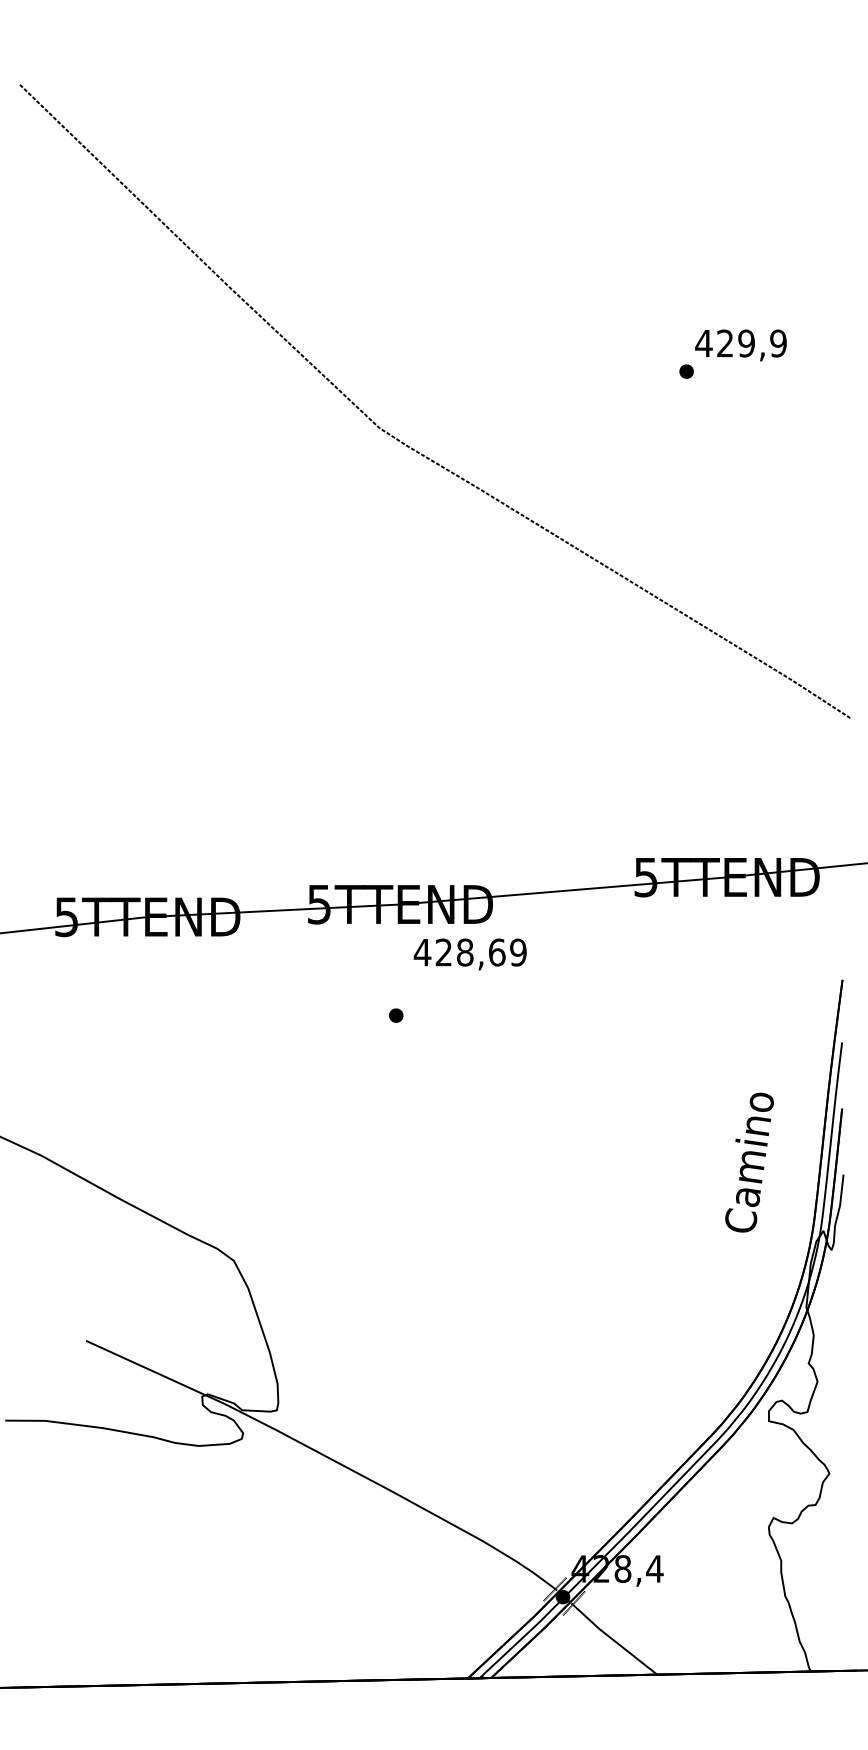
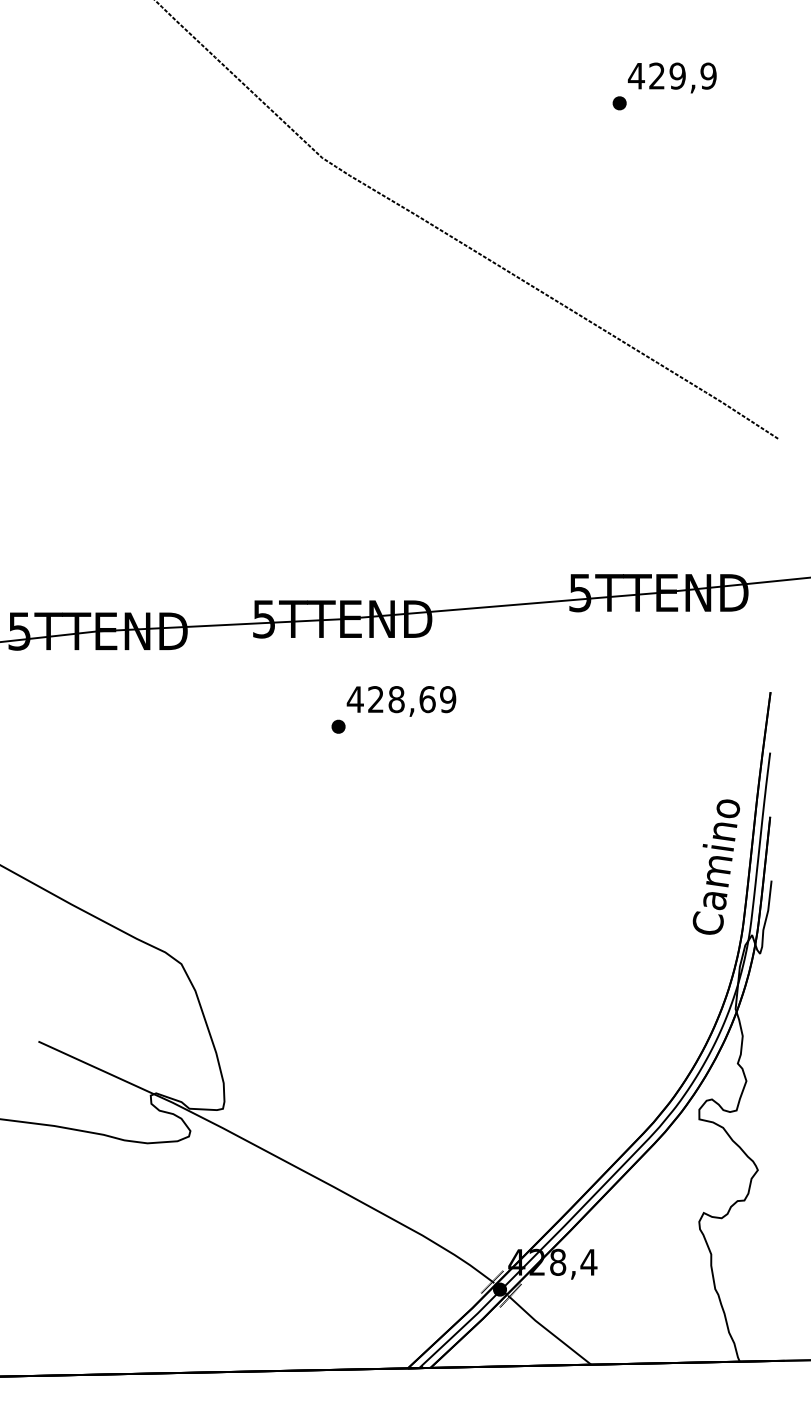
text: (469, 954) -> (400, 701), moved
text: (749, 1162) -> (716, 866), moved

